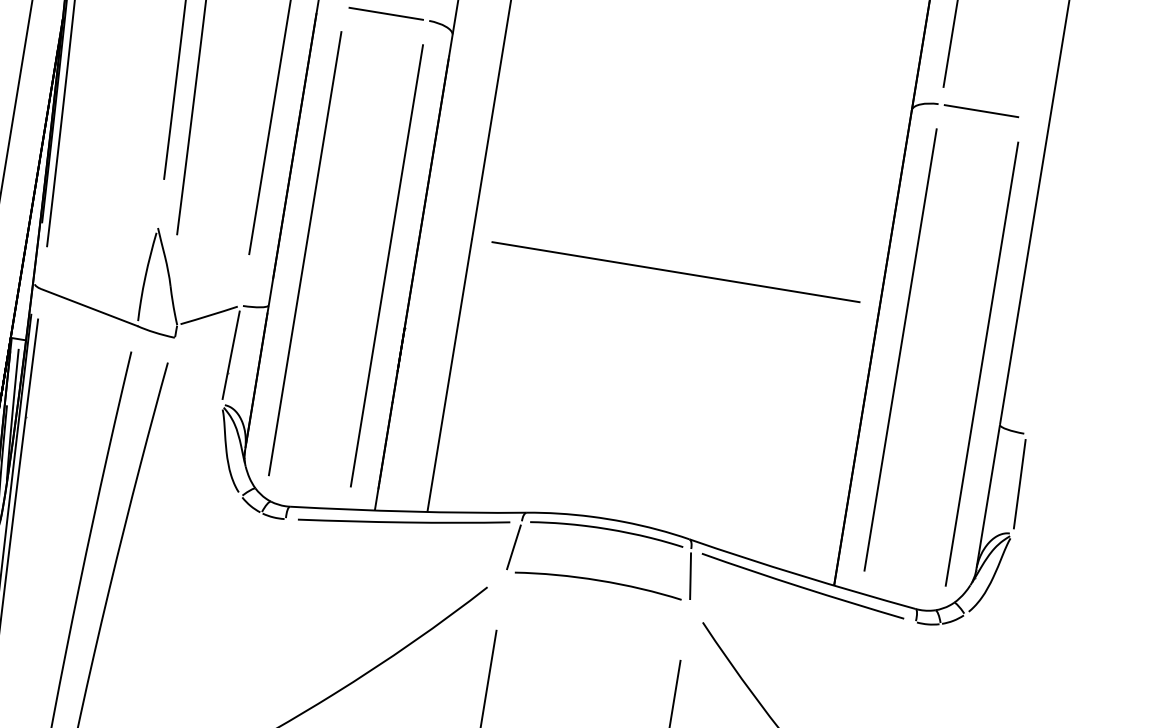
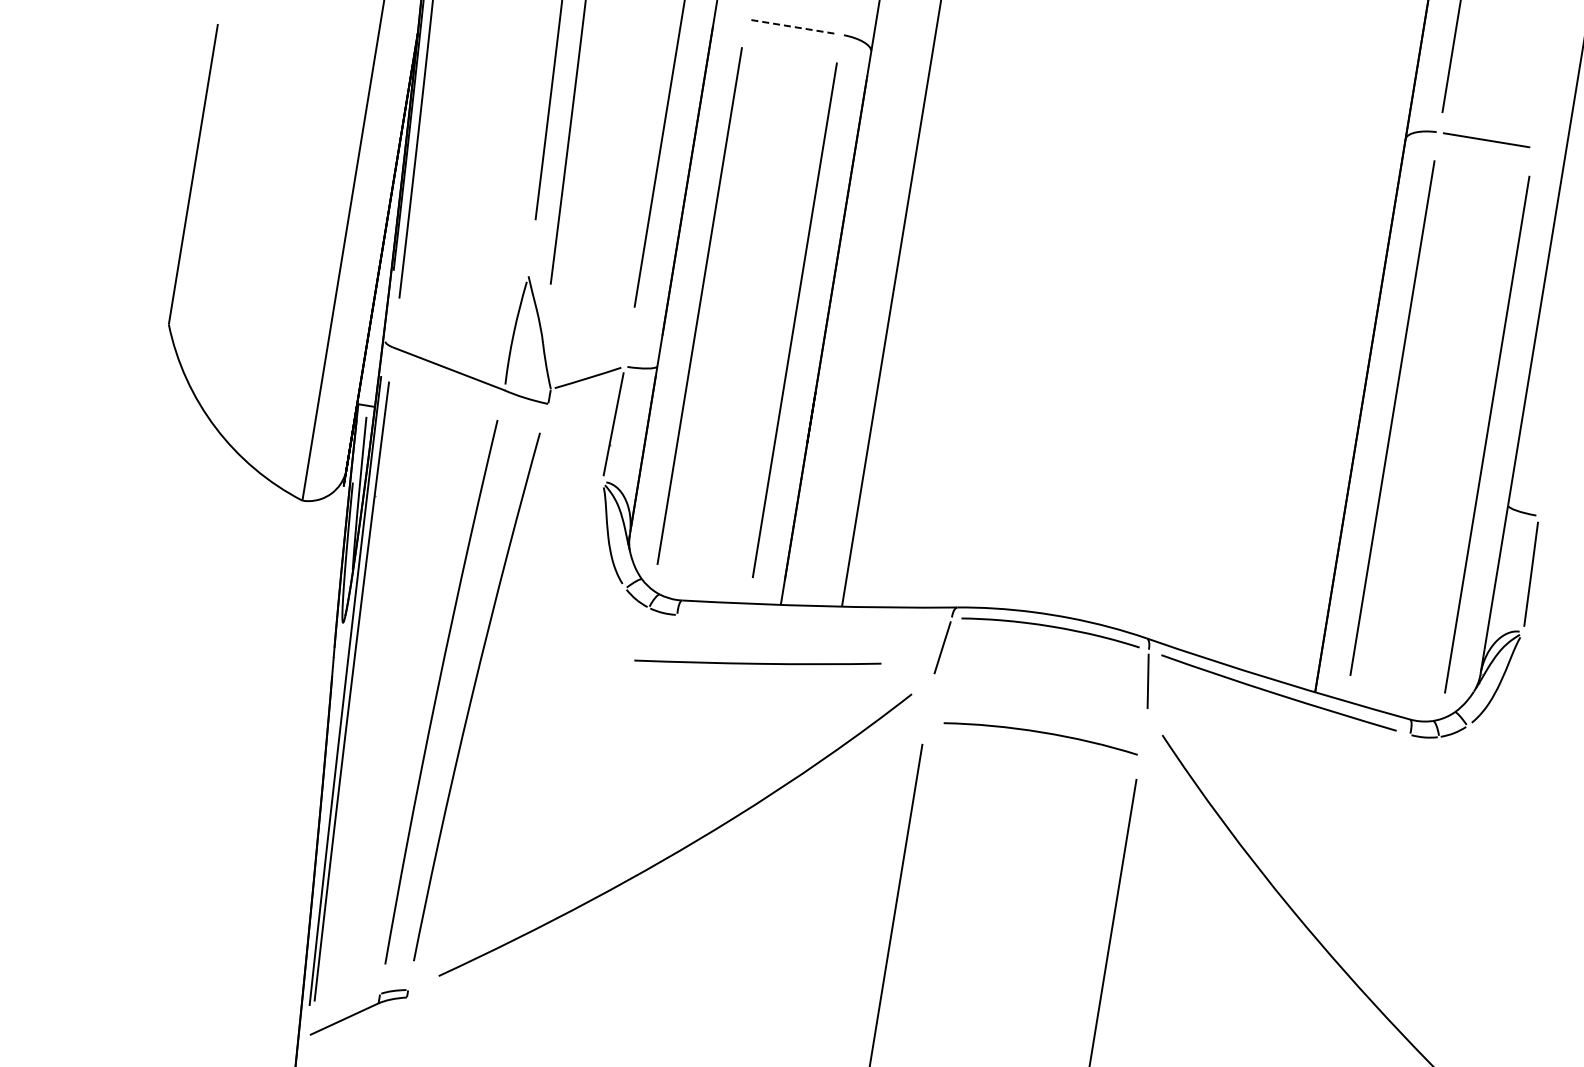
line: (386, 14) -> (794, 27), solid -> dashed
line: (675, 272) -> (1130, 327), removed
curve: (403, 521) -> (757, 662), moved
curve: (598, 581) -> (1040, 733), moved

